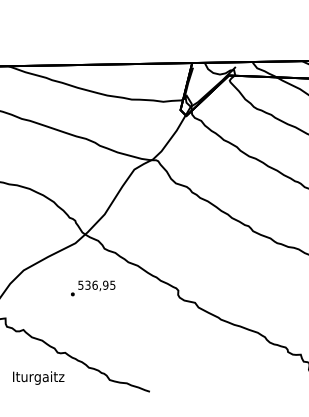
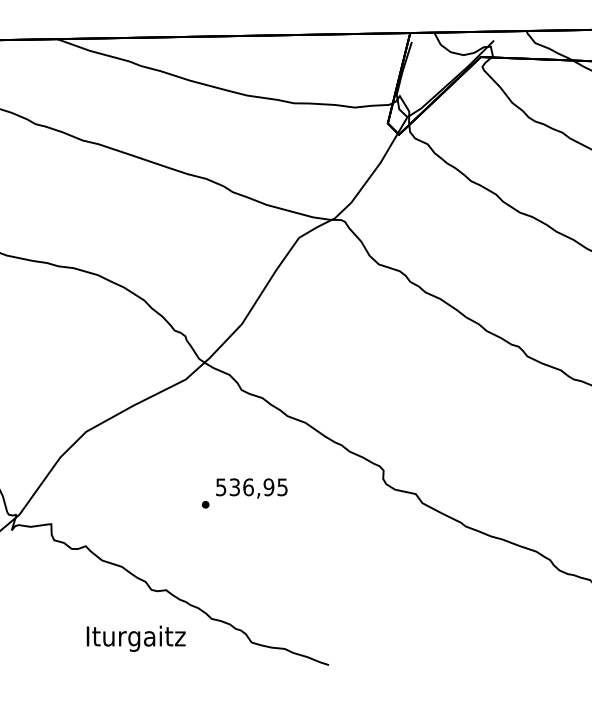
text: (93, 288) -> (245, 493), moved
text: (38, 377) -> (135, 637), moved

